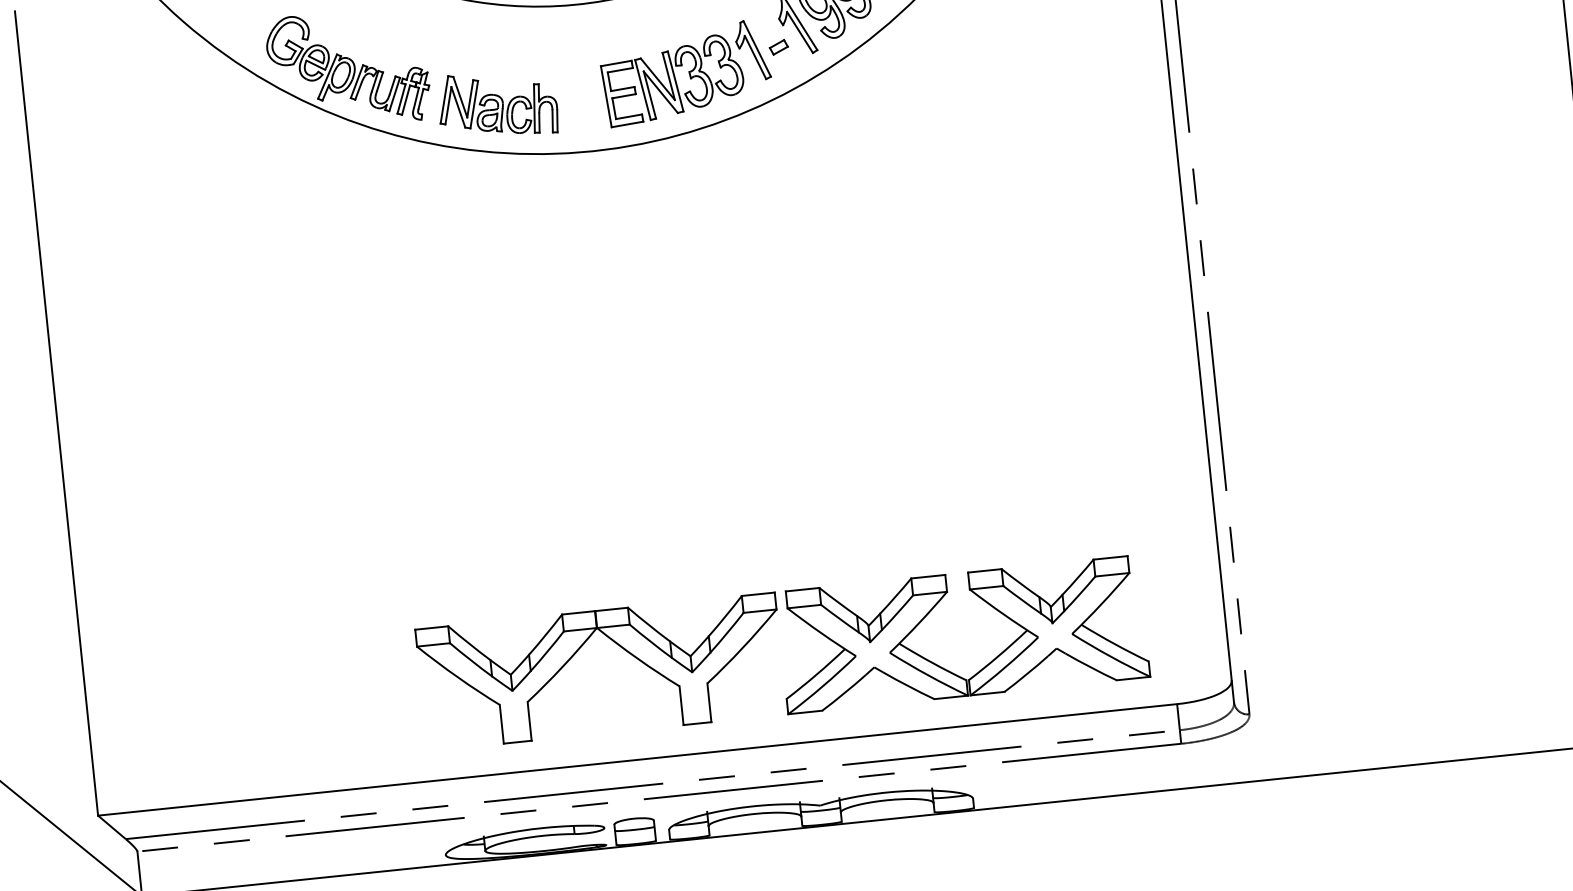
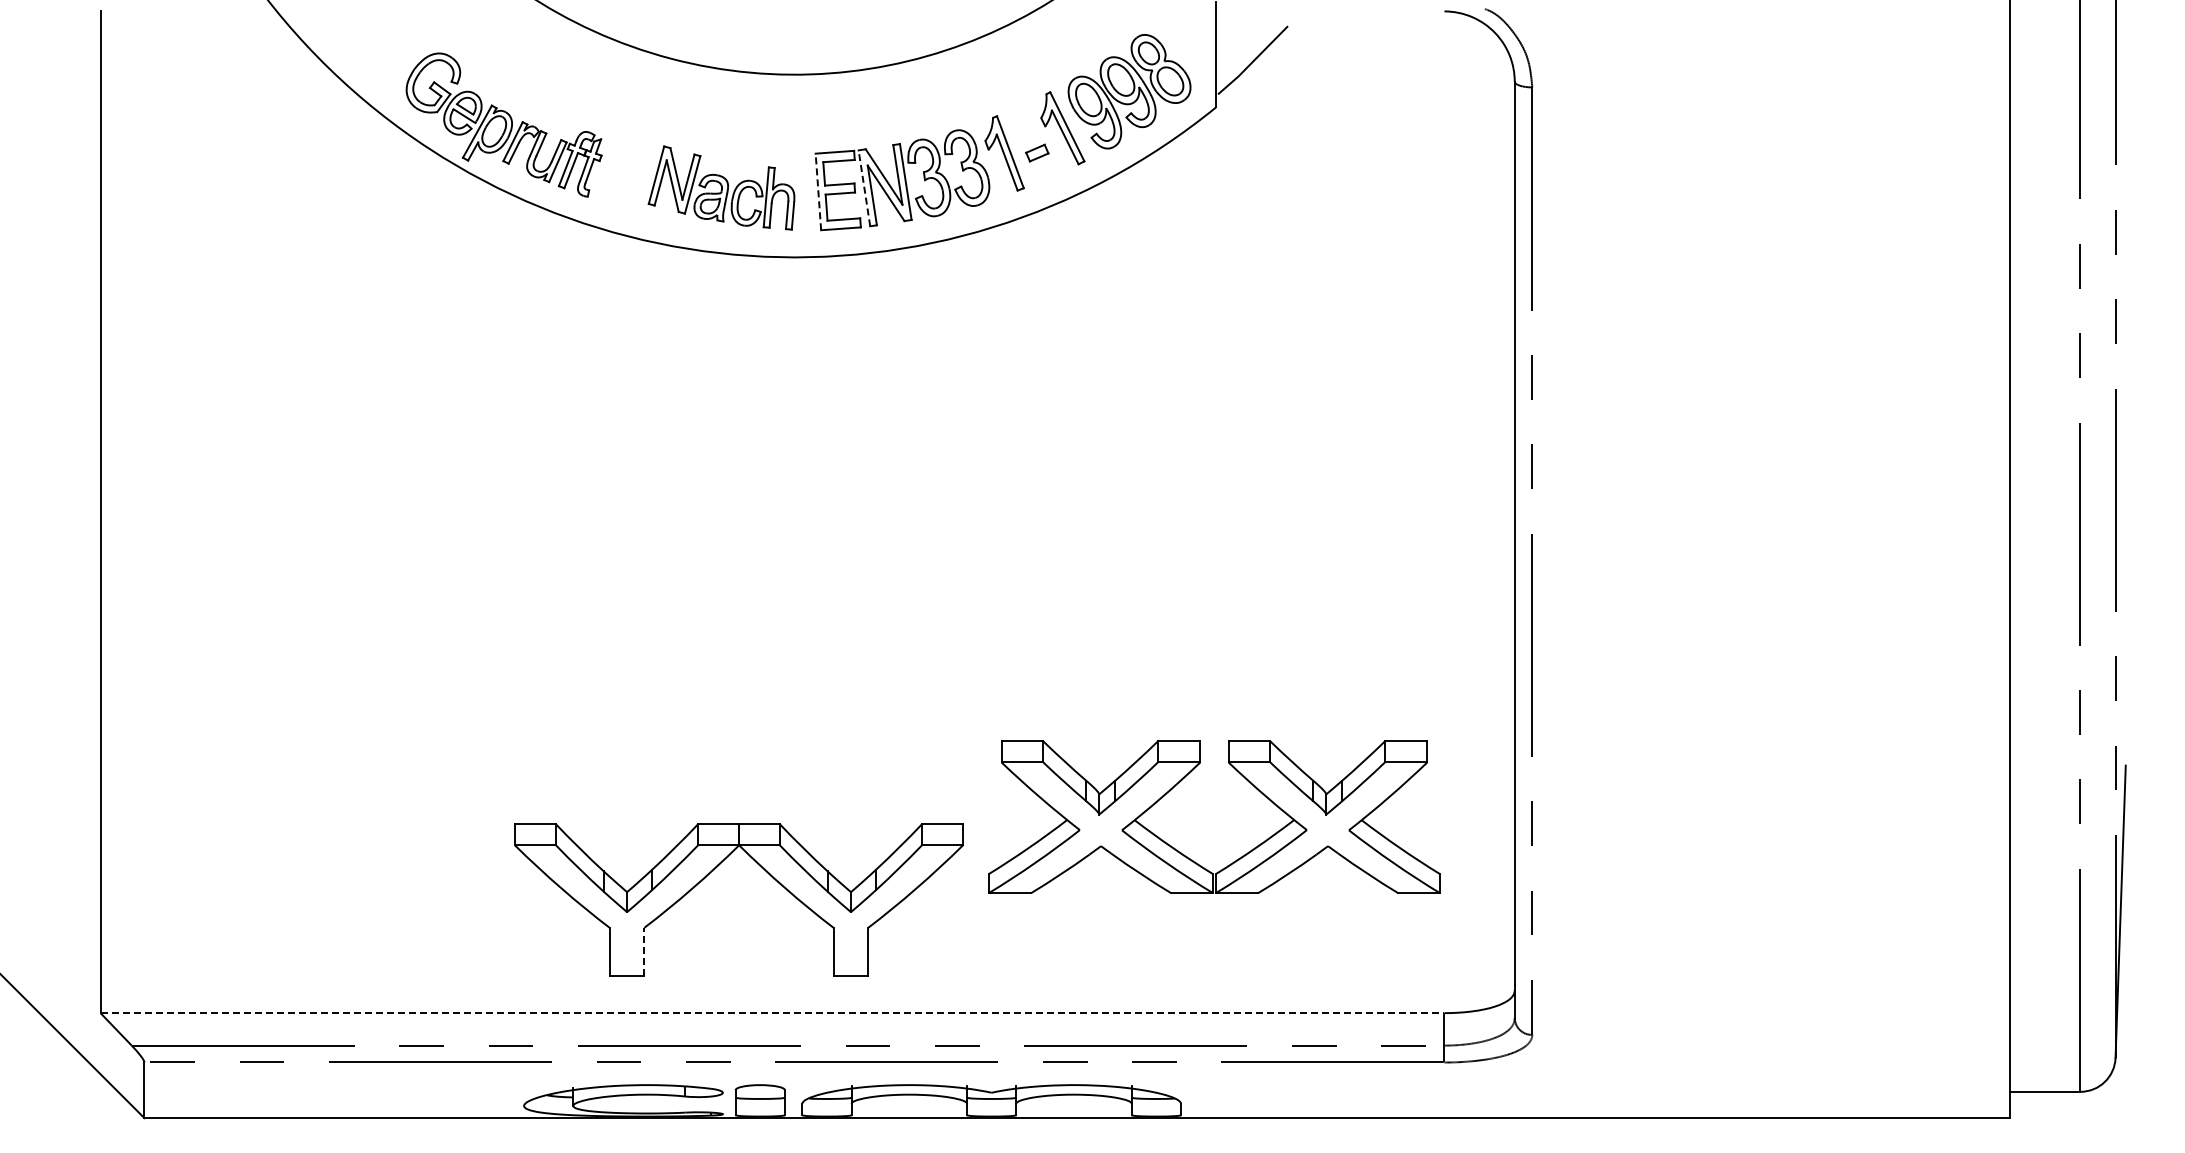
line: (642, 89) -> (864, 187), solid -> dashed
line: (606, 96) -> (818, 191), solid -> dashed
part: (497, 104) -> (721, 187), moved
part: (988, 663) -> (1242, 855), moved
line: (529, 721) -> (644, 951), solid -> dashed
line: (637, 760) -> (772, 1013), solid -> dashed

